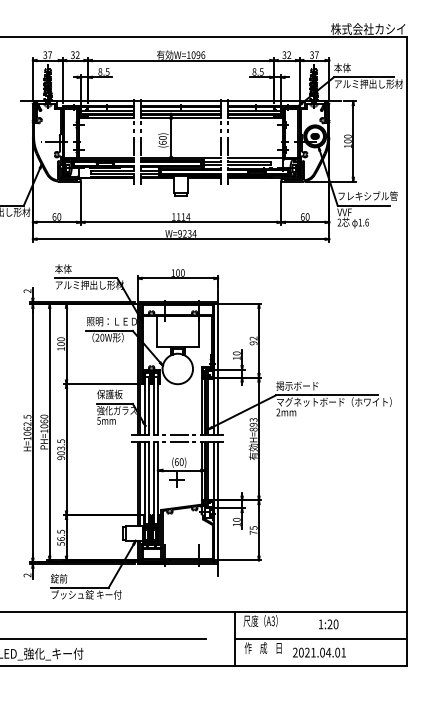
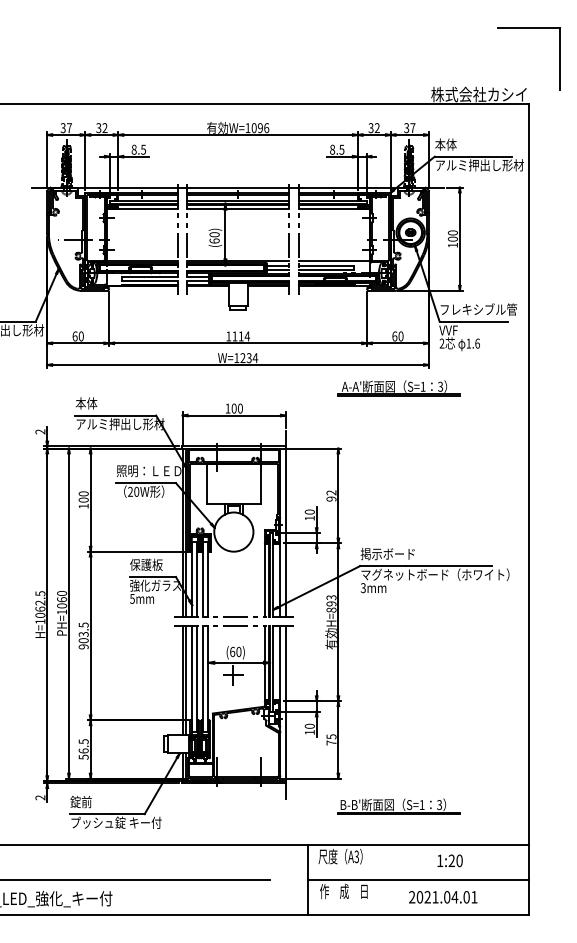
text: (179, 234) -> (236, 358), W=9234 -> W=1234
part: (305, 257) -> (398, 388), added
text: (277, 412) -> (362, 588), 2mm -> 3mm
part: (305, 582) -> (398, 806), added
text: (328, 624) -> (449, 860), moved
text: (319, 652) -> (443, 897), moved

